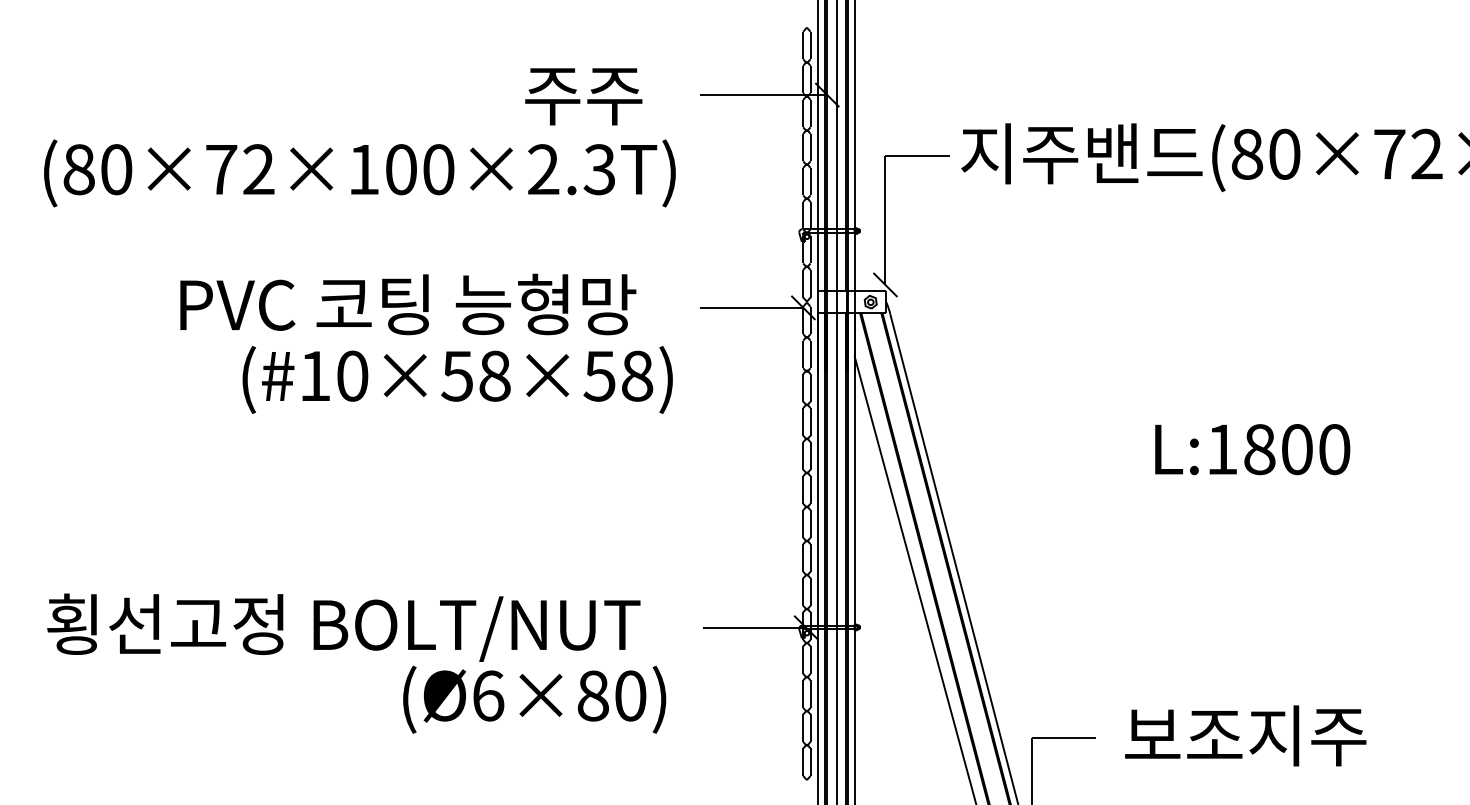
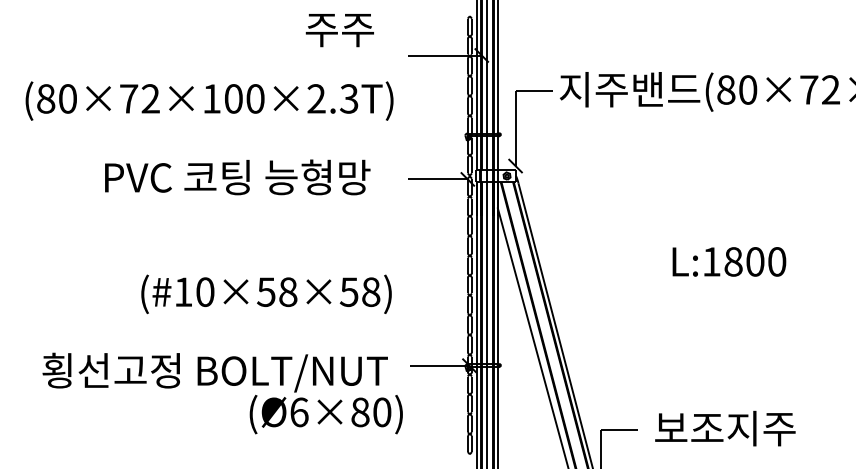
text: (583, 96) -> (339, 30), moved
text: (457, 380) -> (266, 294), moved
text: (356, 663) -> (222, 393), moved

